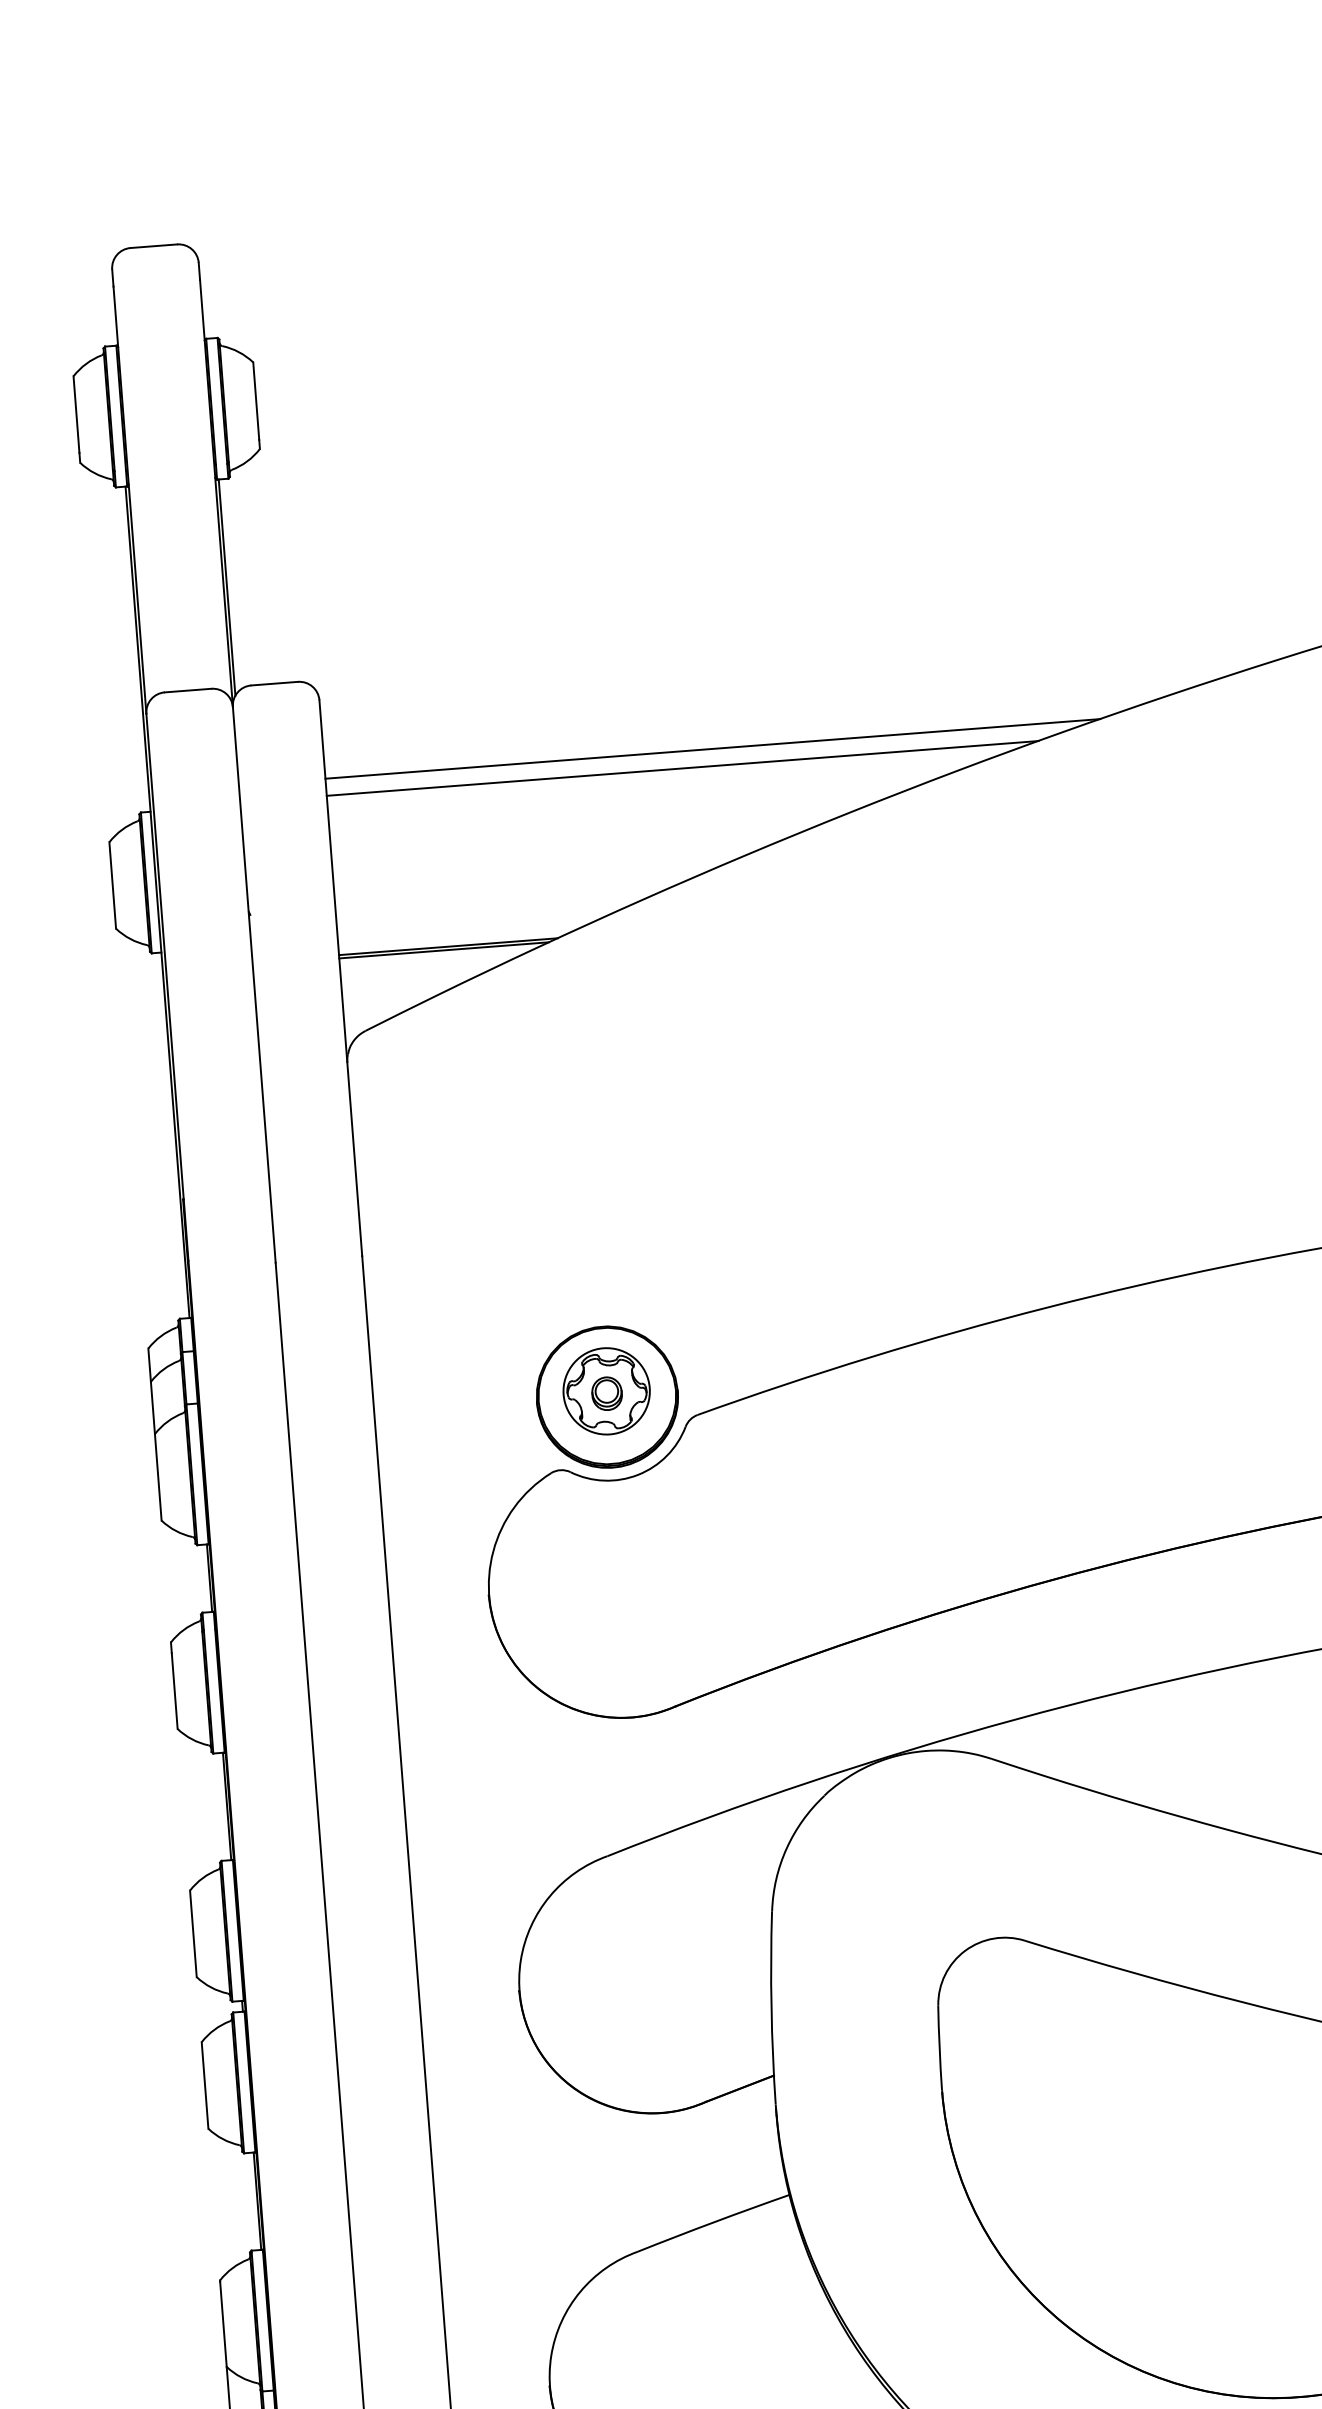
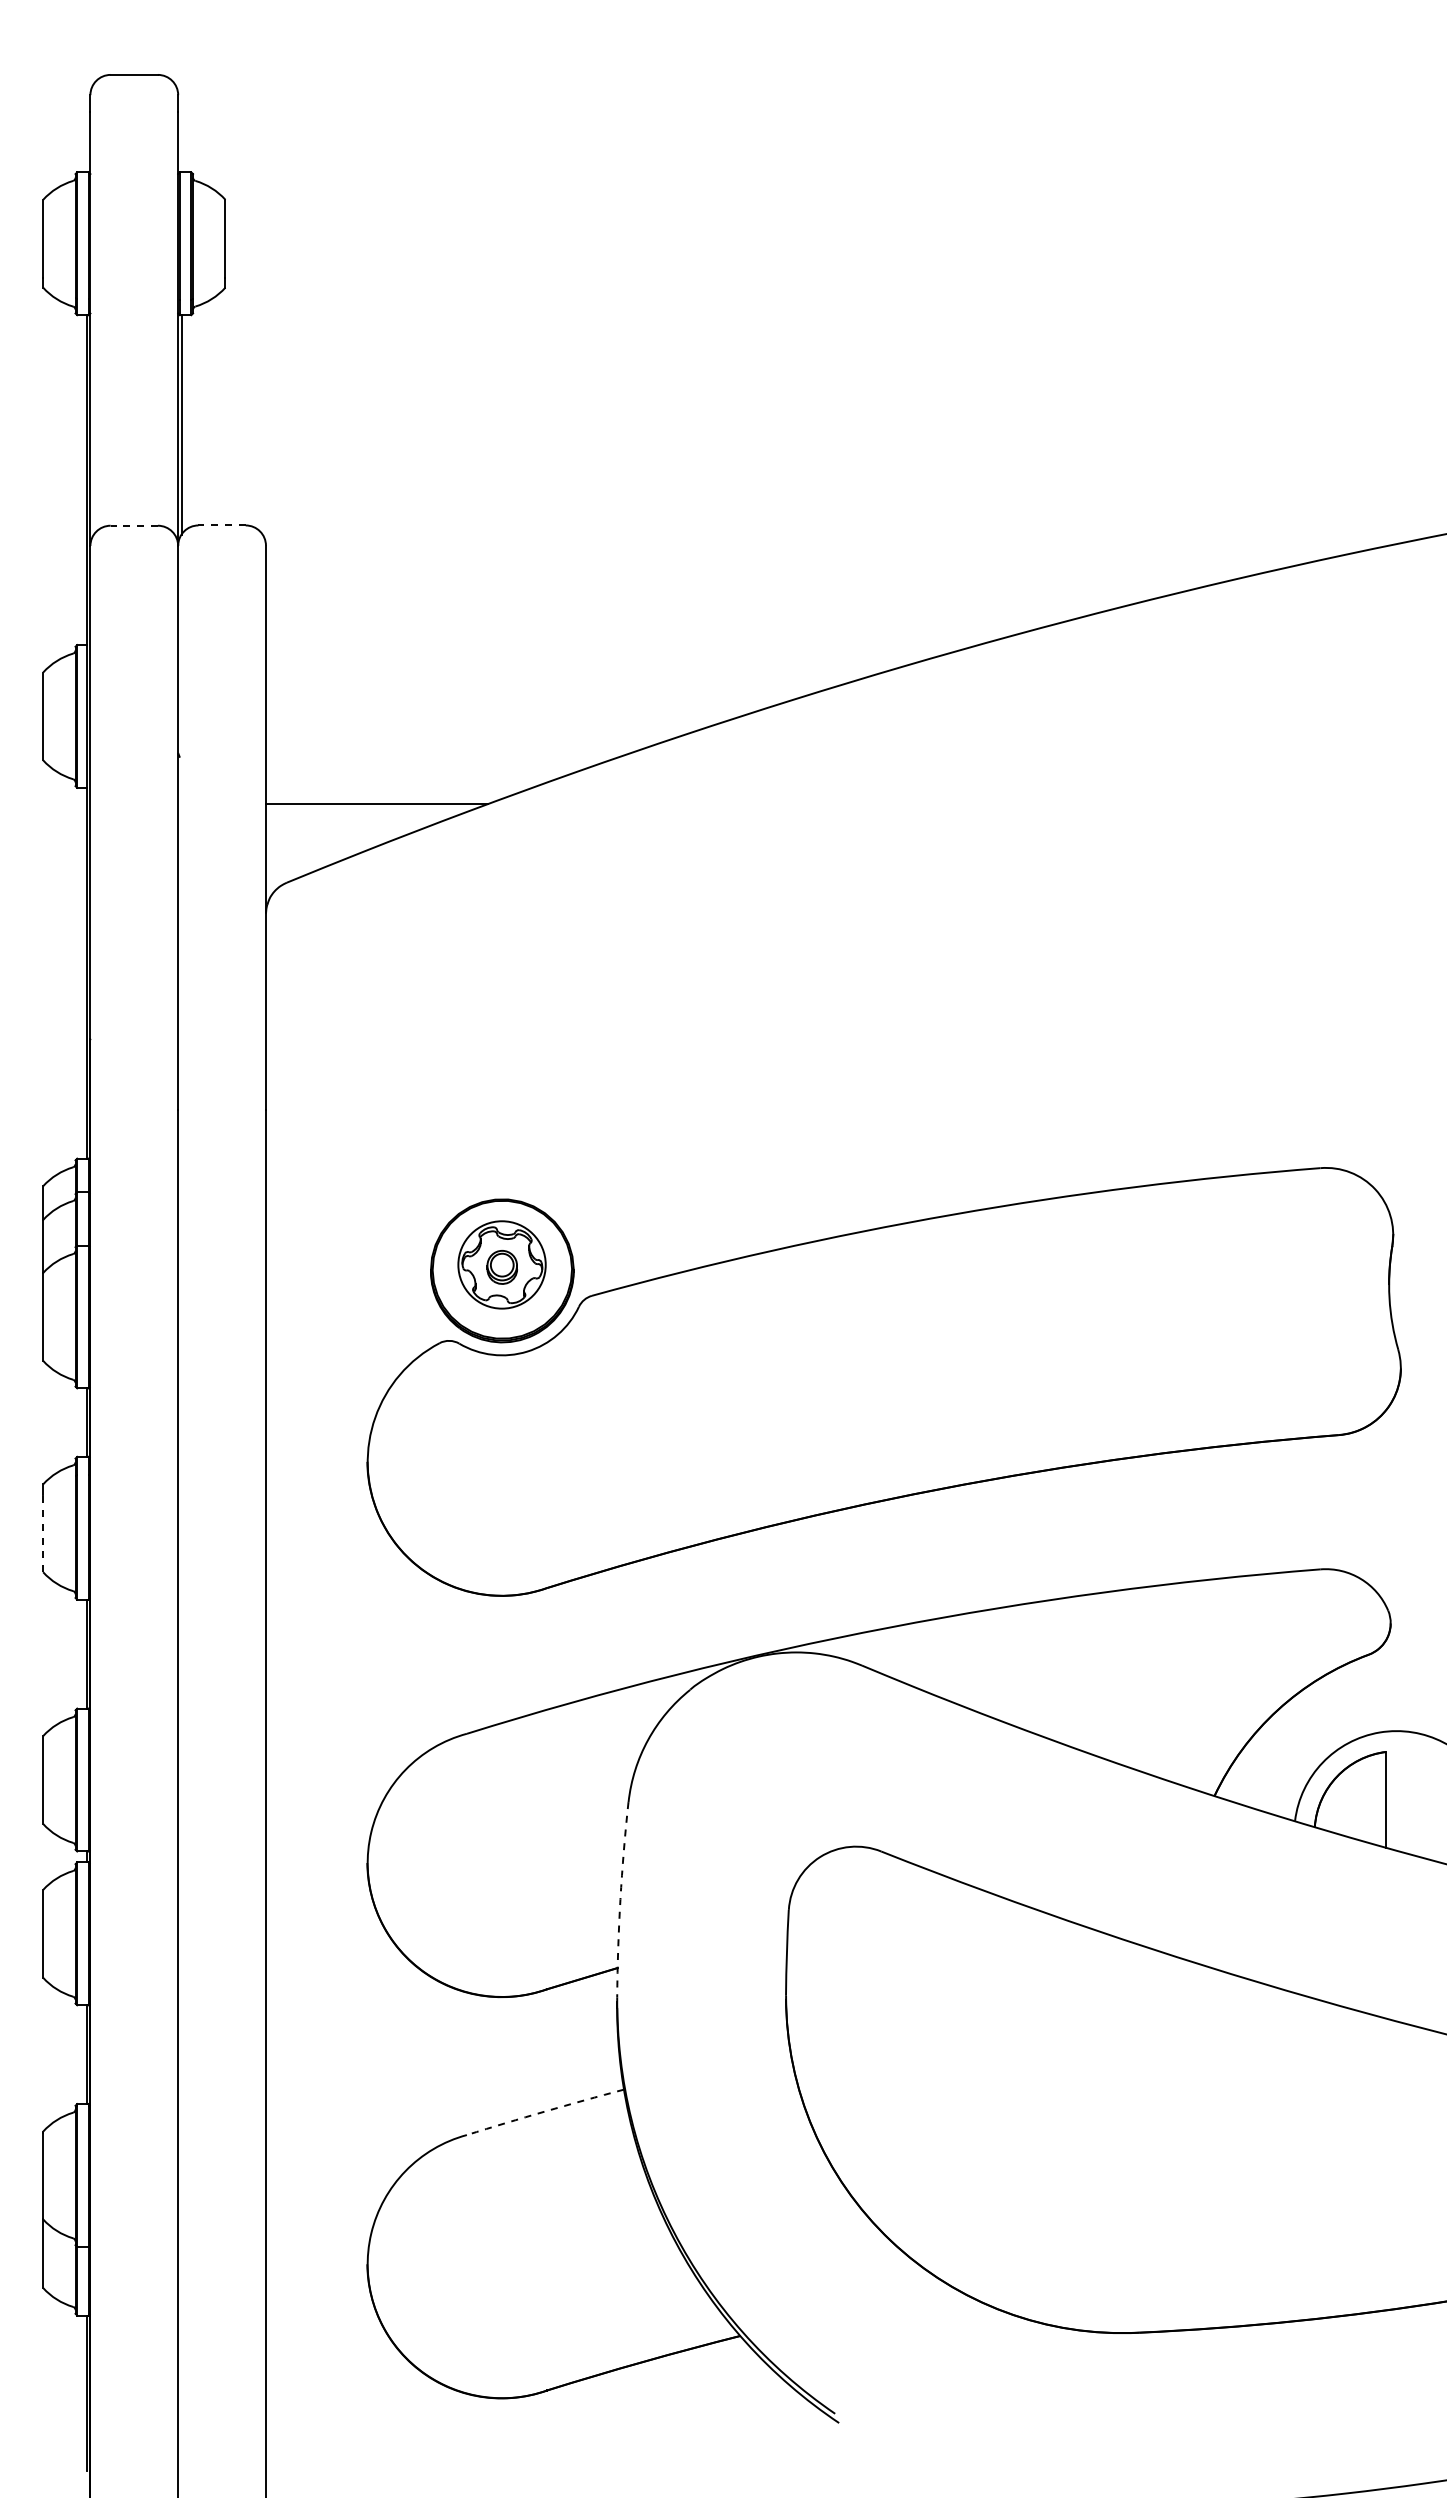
line: (275, 683) -> (222, 525), solid -> dashed
line: (188, 690) -> (134, 525), solid -> dashed
line: (712, 749) -> (658, 625), removed
line: (682, 768) -> (626, 642), removed
line: (443, 950) -> (371, 807), removed
line: (175, 1690) -> (43, 1533), solid -> dashed
arc: (771, 2007) -> (620, 1899), solid -> dashed
arc: (713, 2222) -> (545, 2111), solid -> dashed

